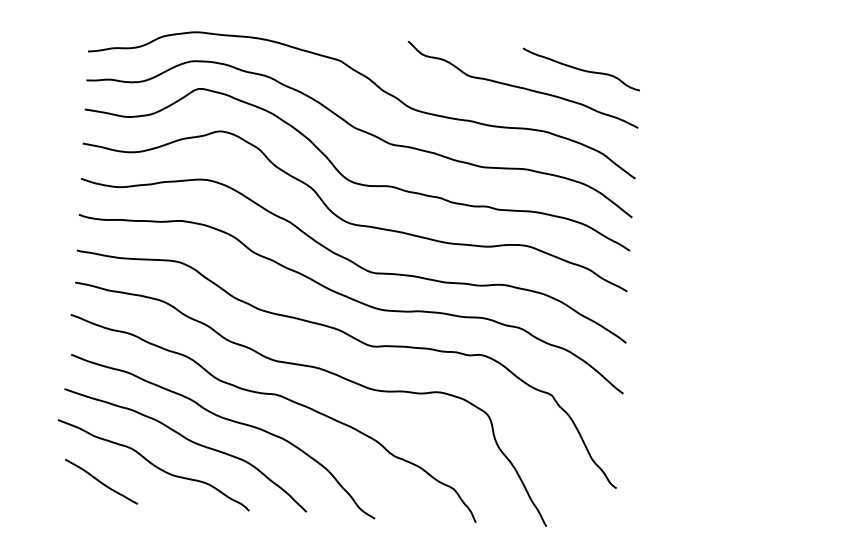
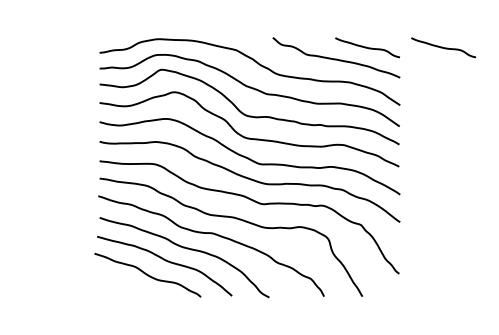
curve: (720, 76) -> (443, 47), added
line: (100, 481) -> (119, 285), removed

